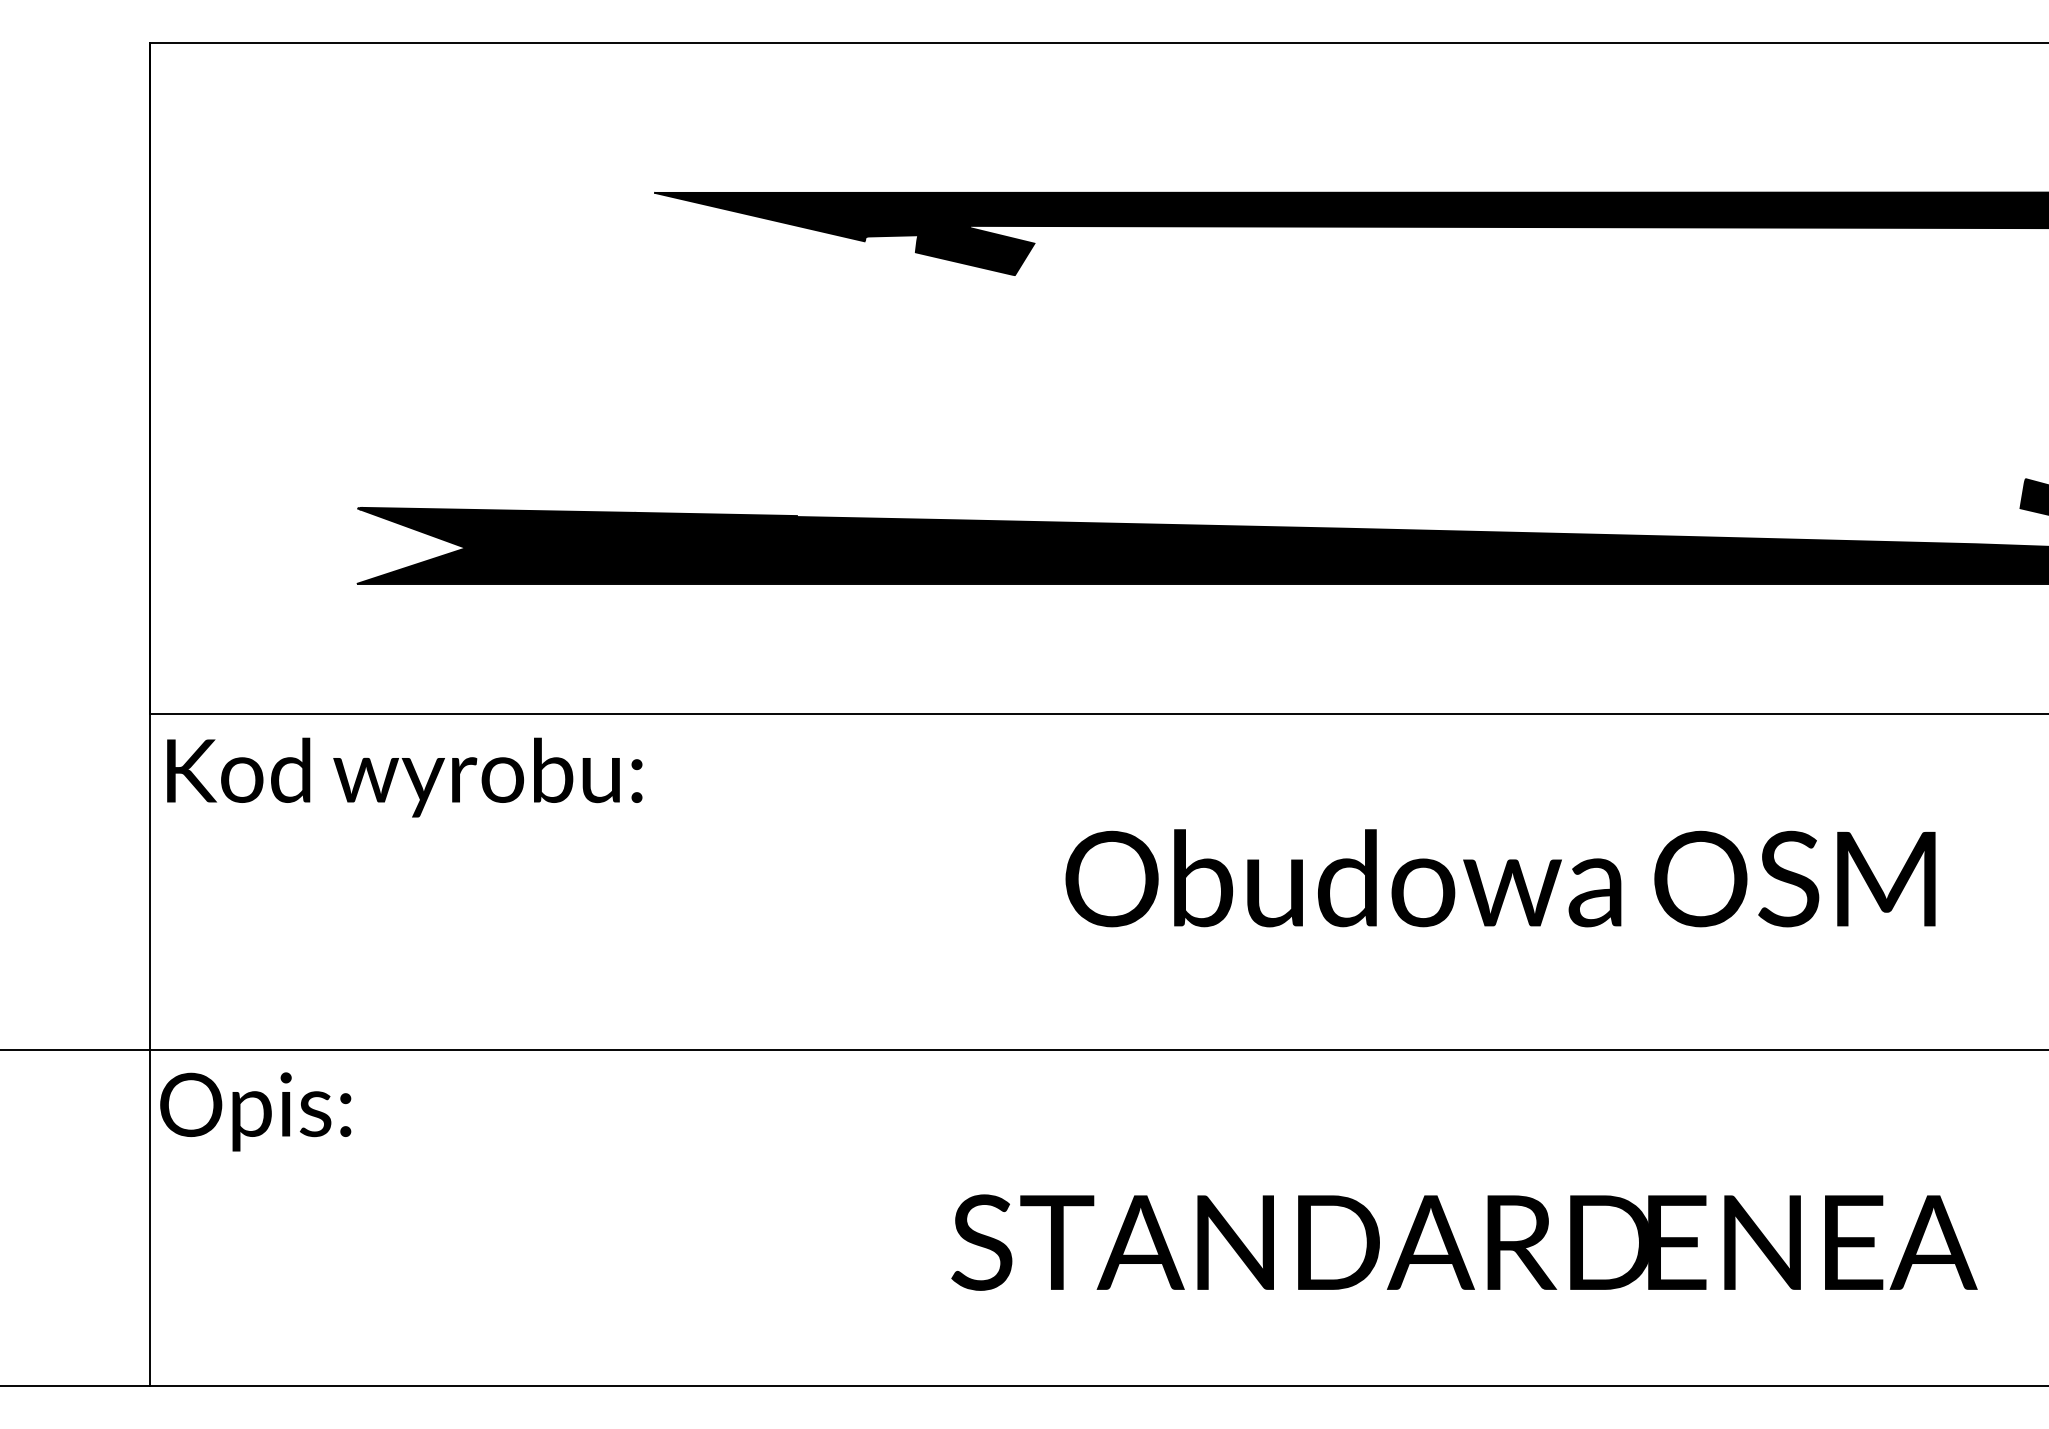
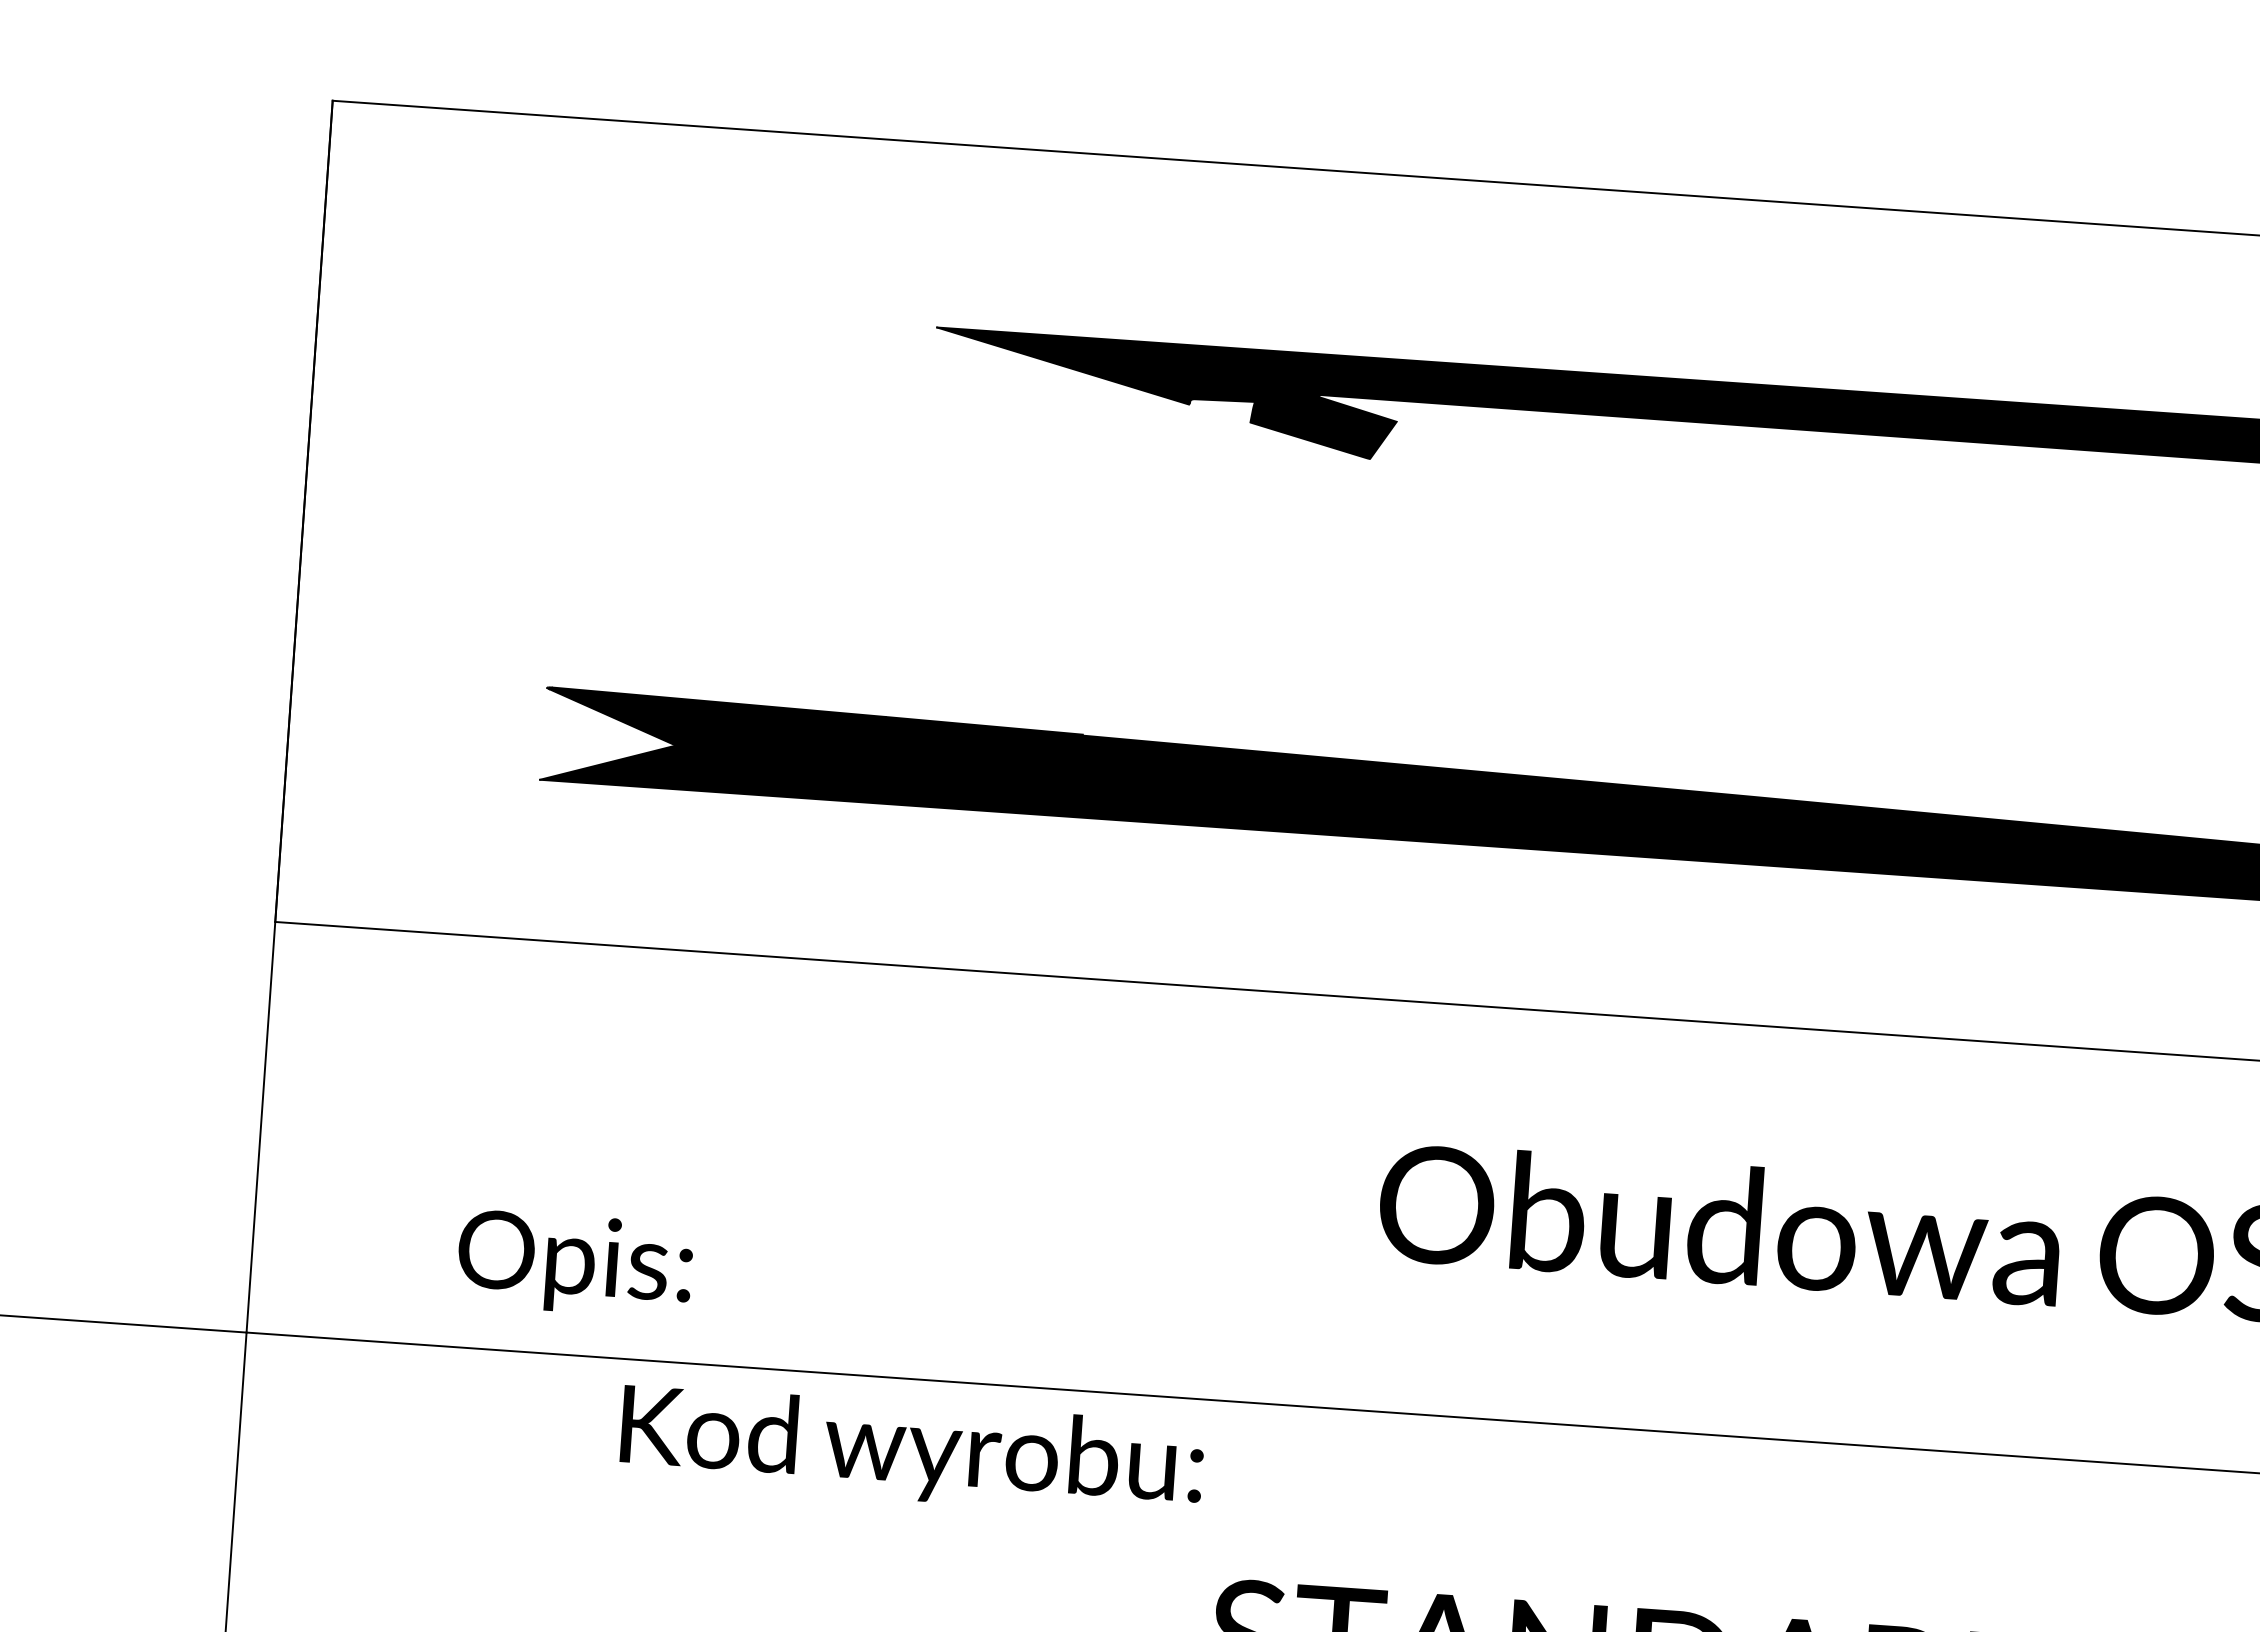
text: (404, 777) -> (911, 1451), moved
text: (255, 1111) -> (574, 1263), moved

